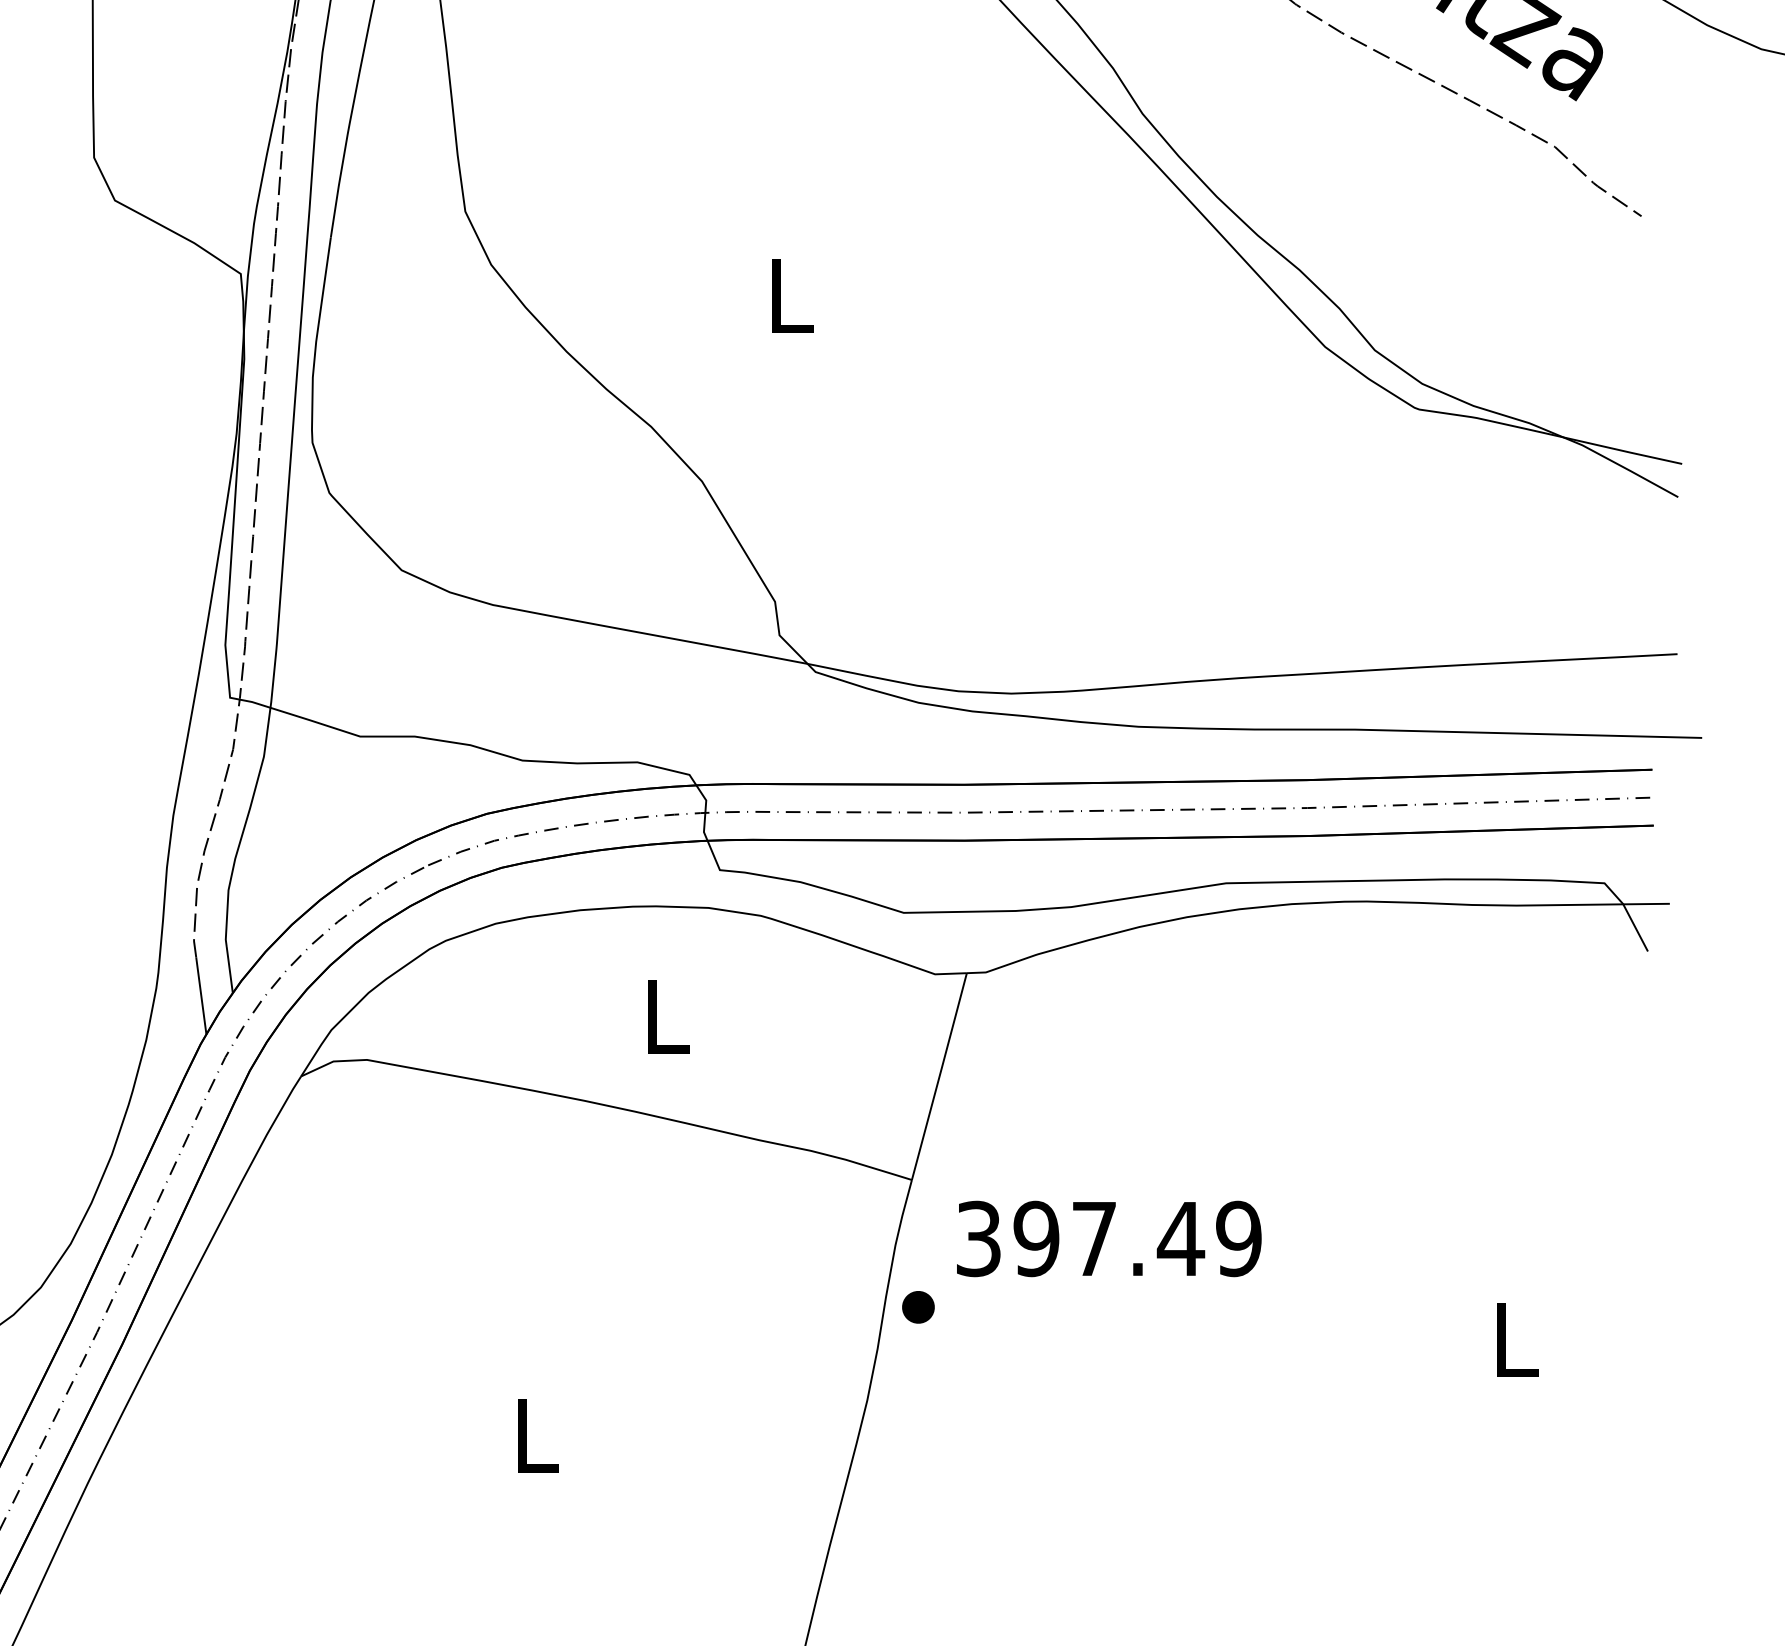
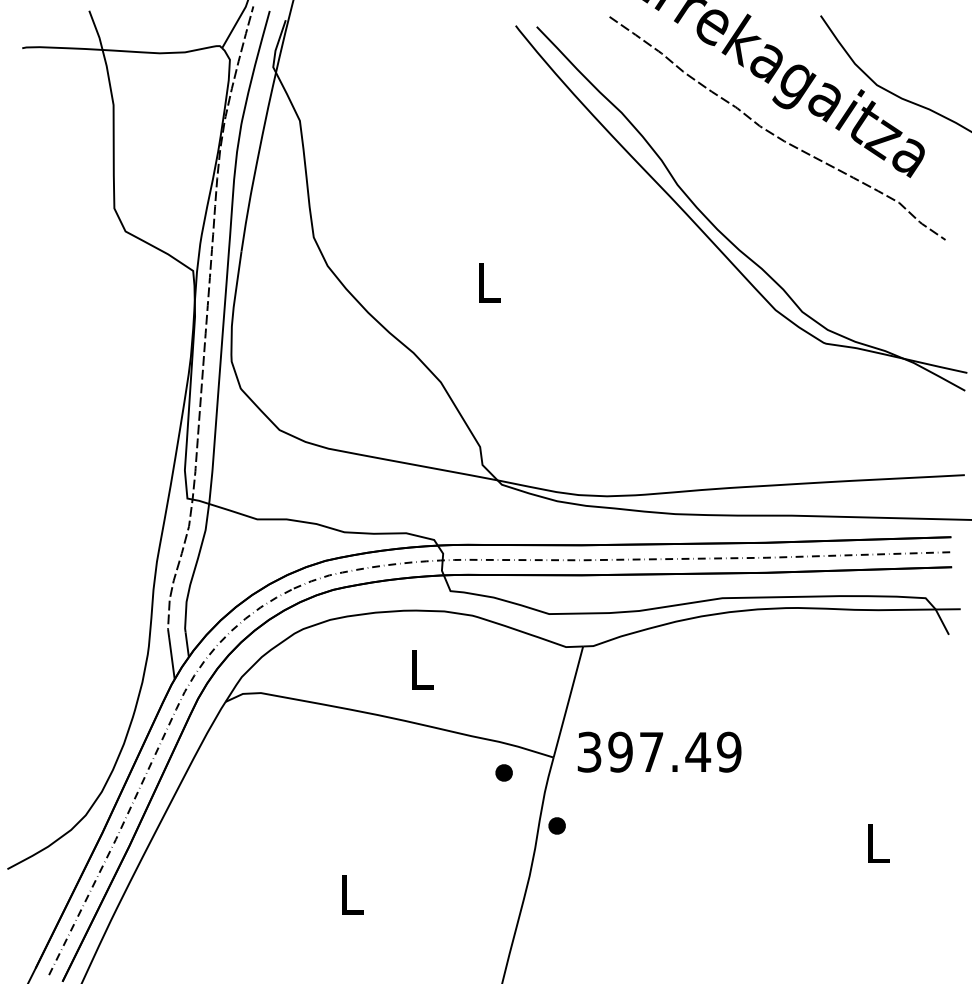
part: (818, 1207) -> (503, 772), added
text: (1109, 1237) -> (659, 751), moved

